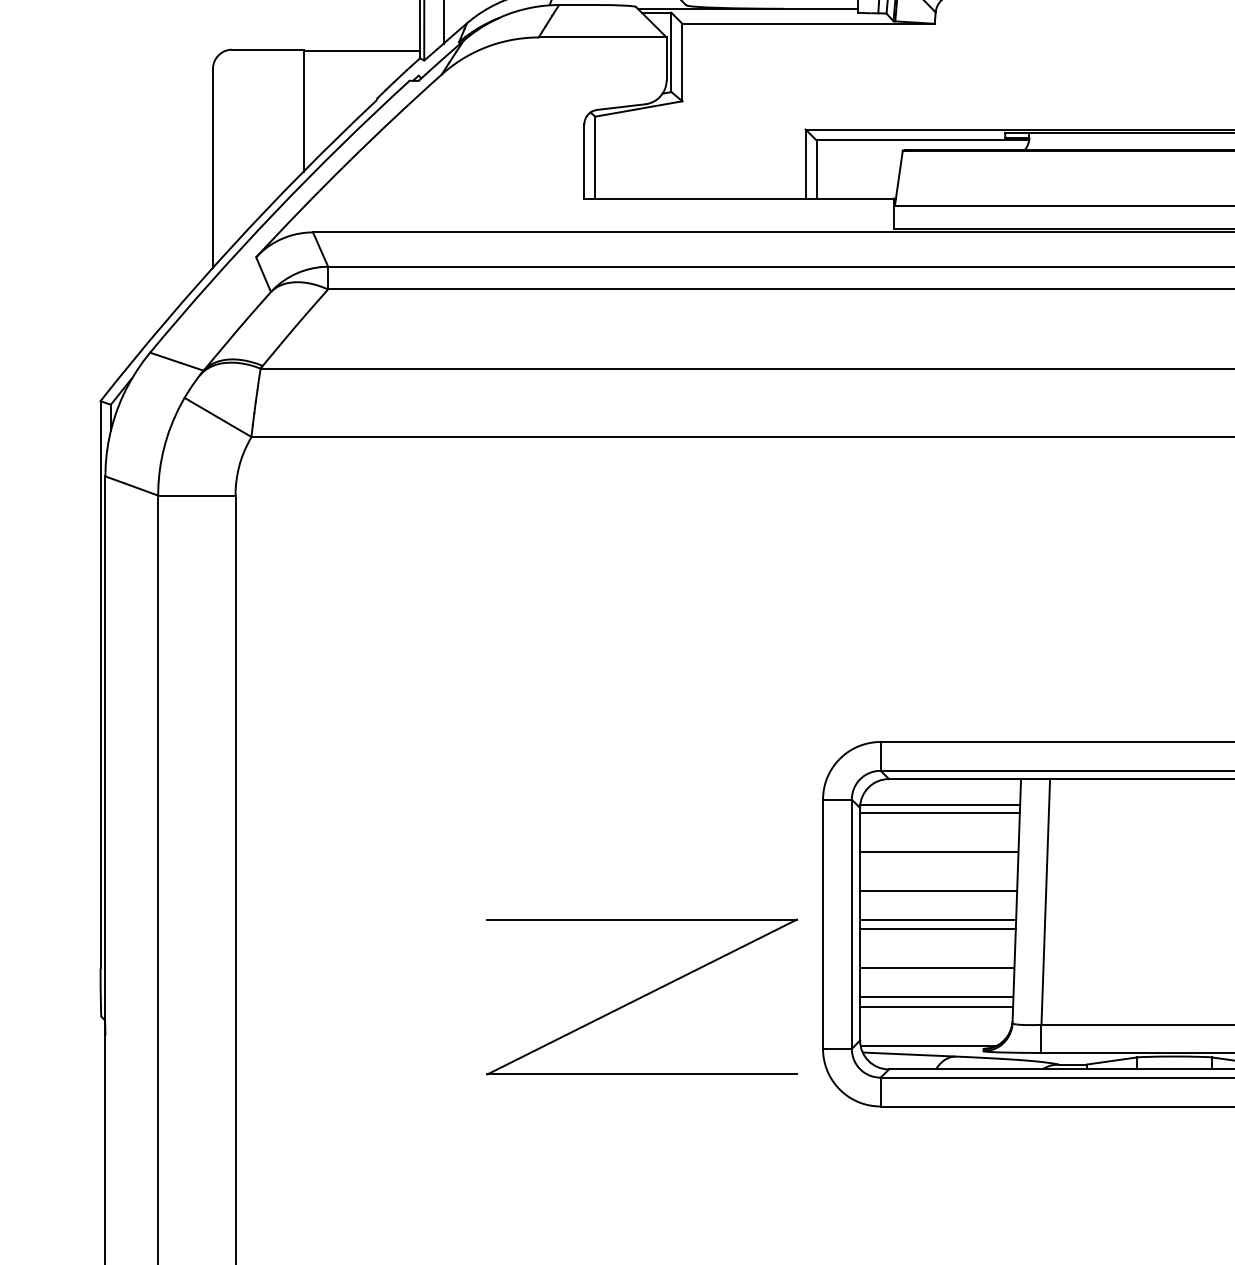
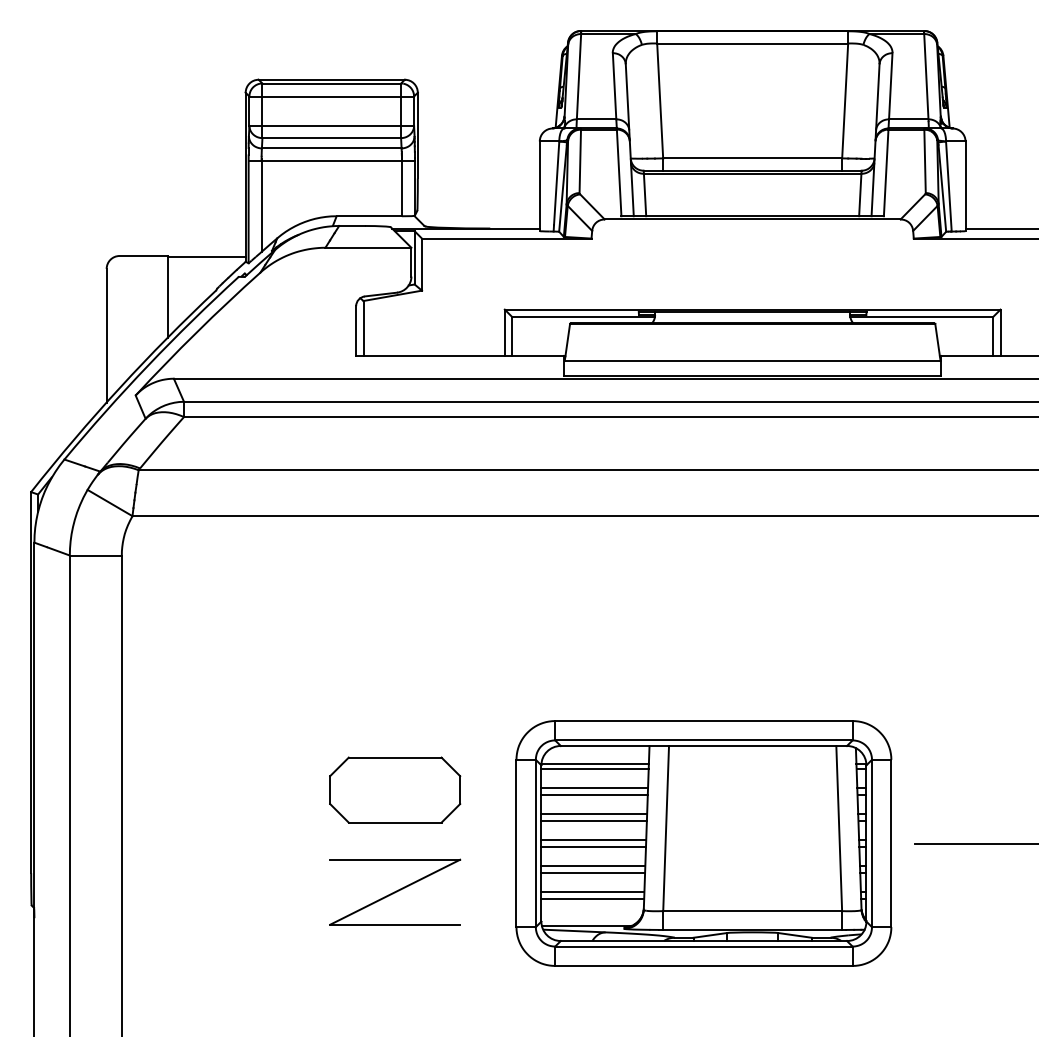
line: (939, 842) -> (594, 788), added
part: (642, 843) -> (395, 789), added
line: (939, 881) -> (594, 814), added
line: (937, 958) -> (593, 866), added
part: (642, 995) -> (395, 891), size x0.62

